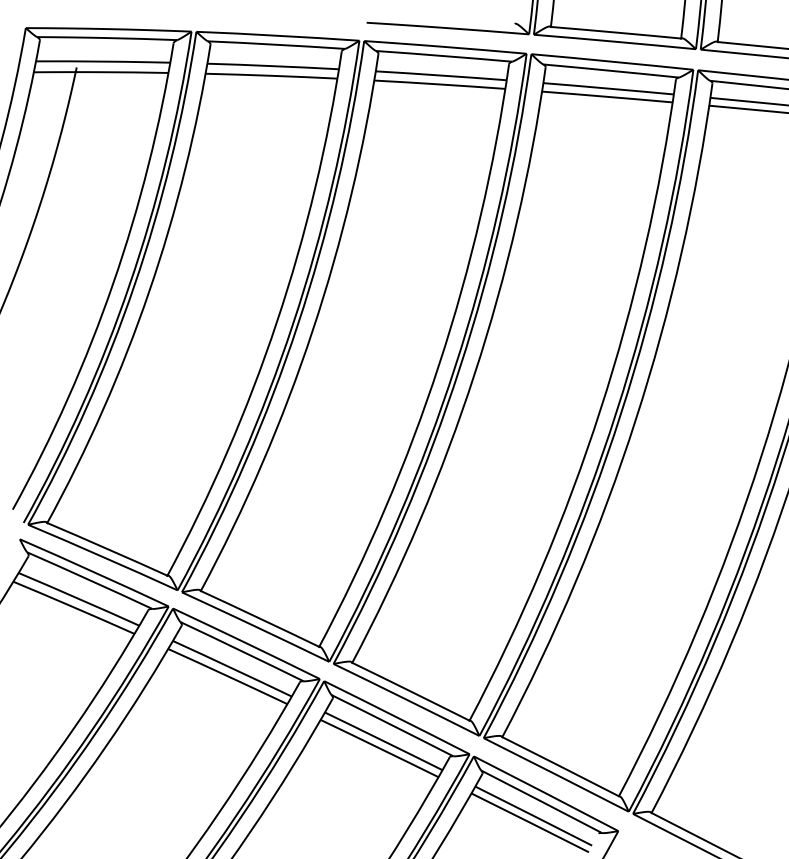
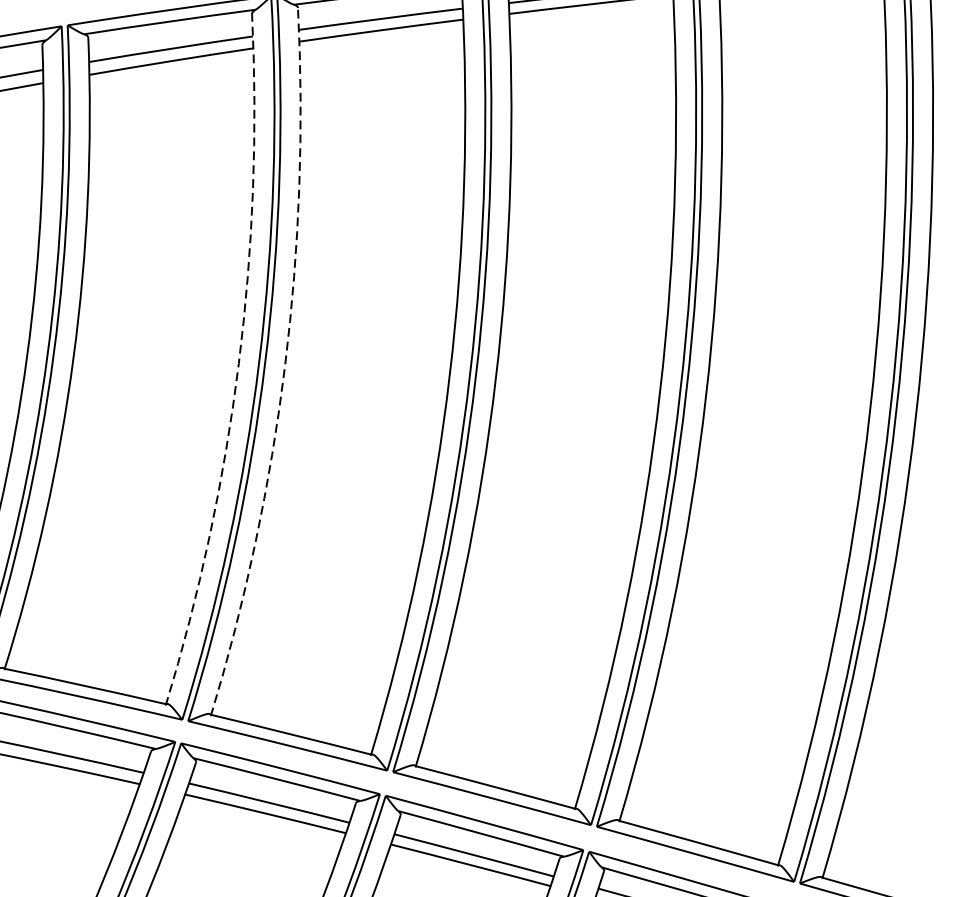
arc: (277, 321) -> (239, 363), solid -> dashed
arc: (312, 330) -> (284, 365), solid -> dashed

